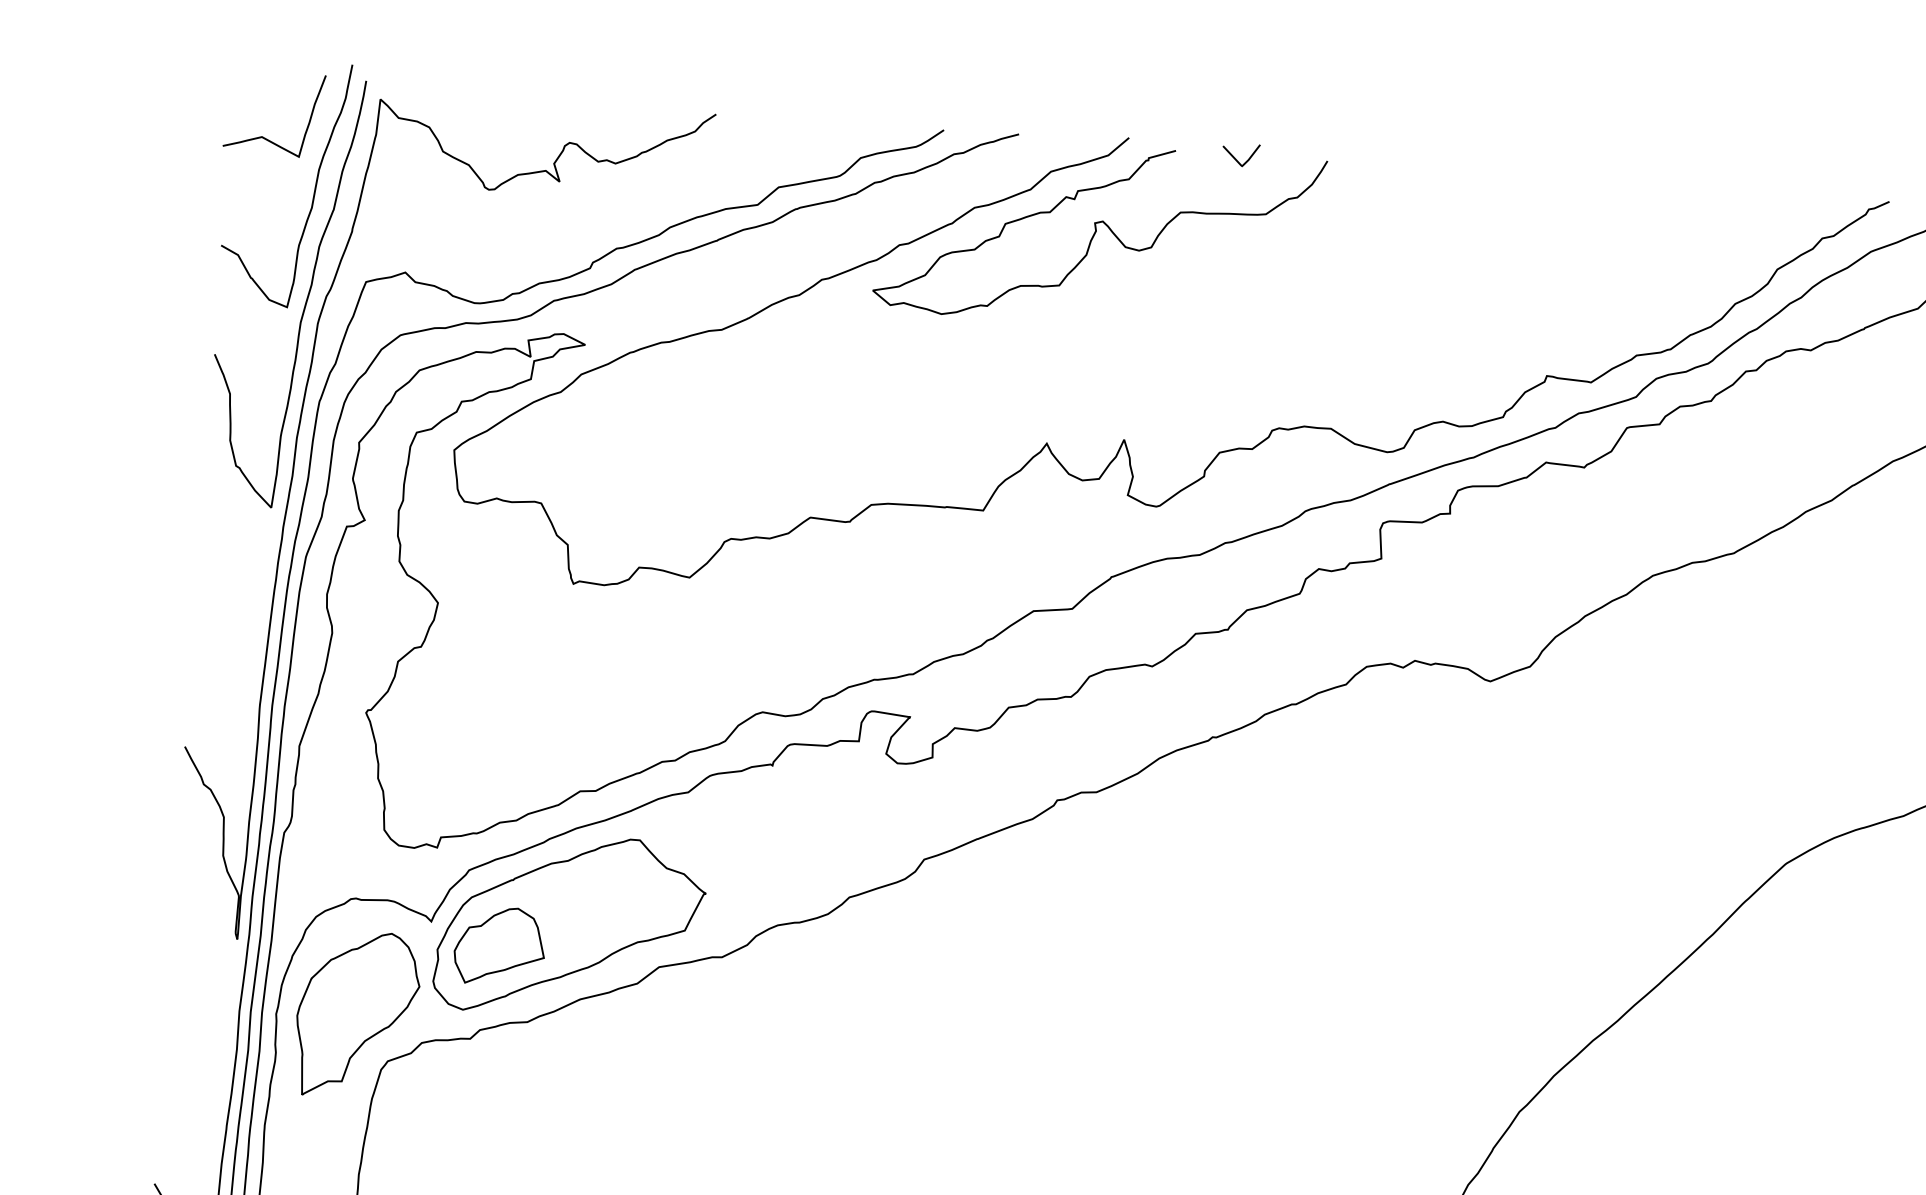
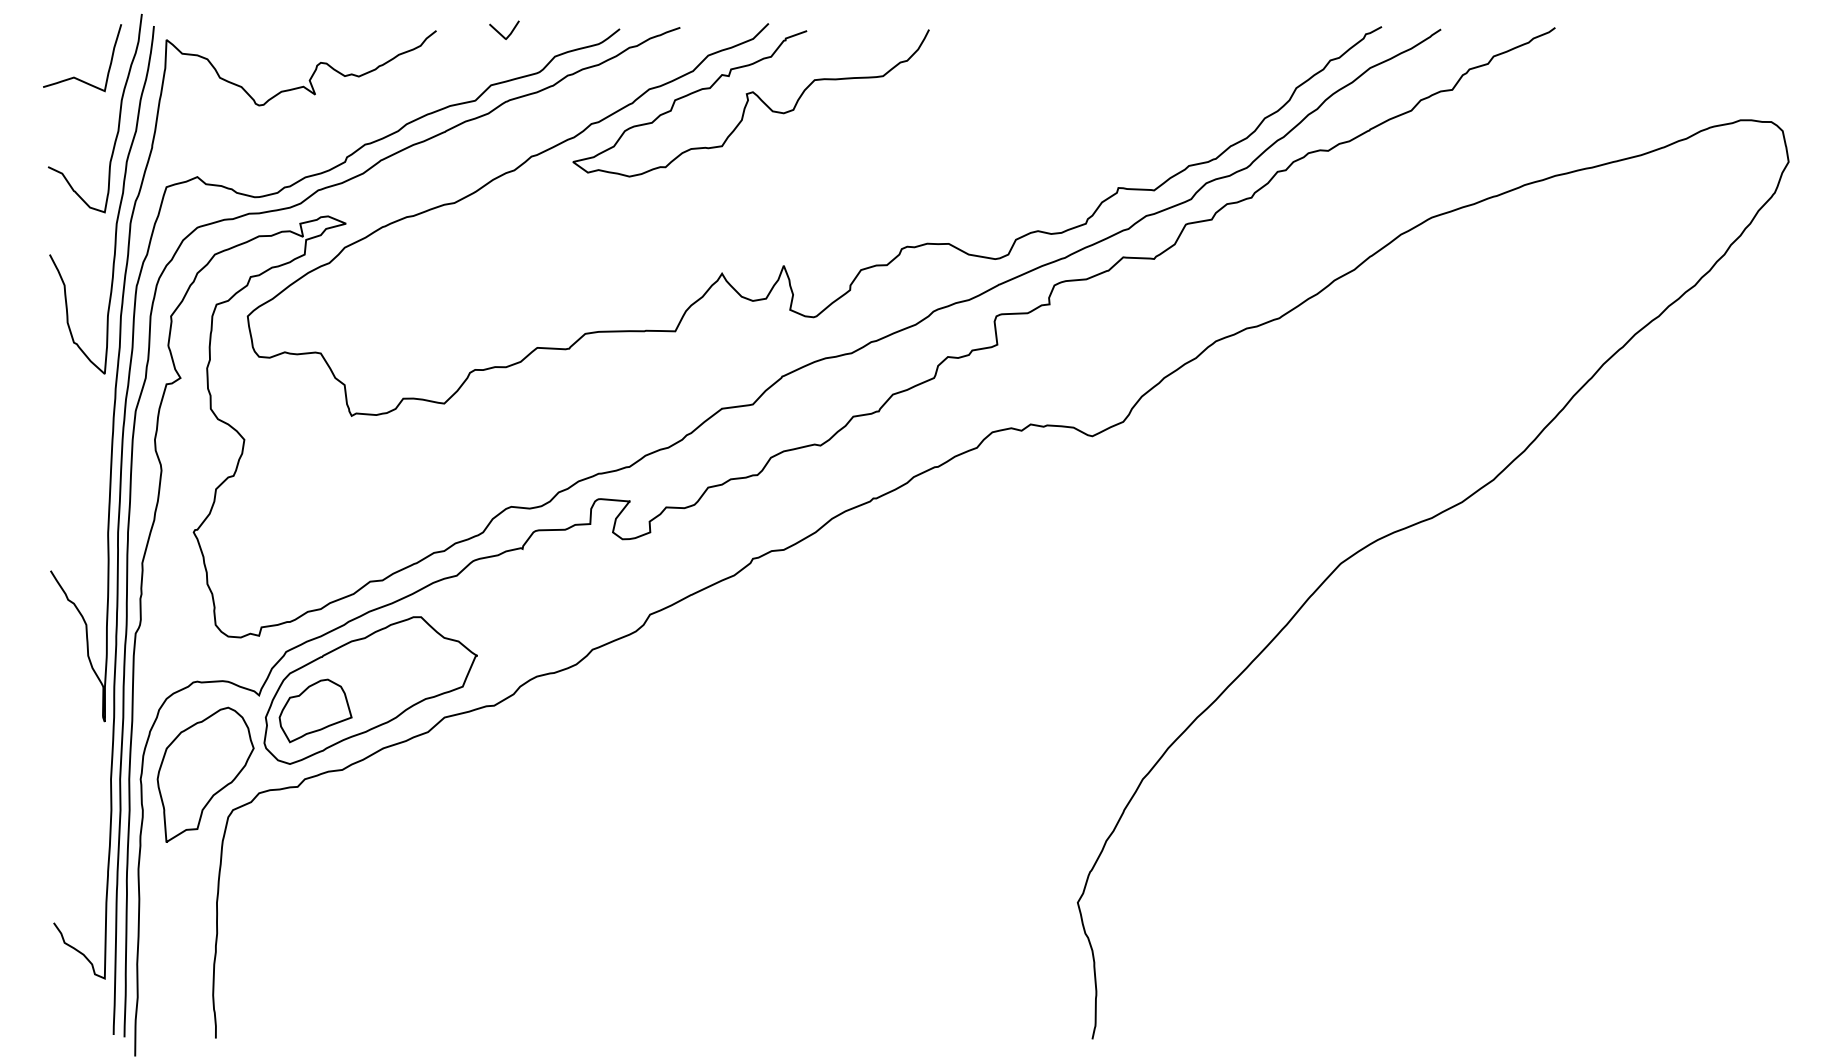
curve: (1235, 157) -> (500, 32), moved

